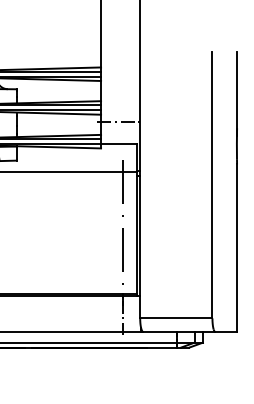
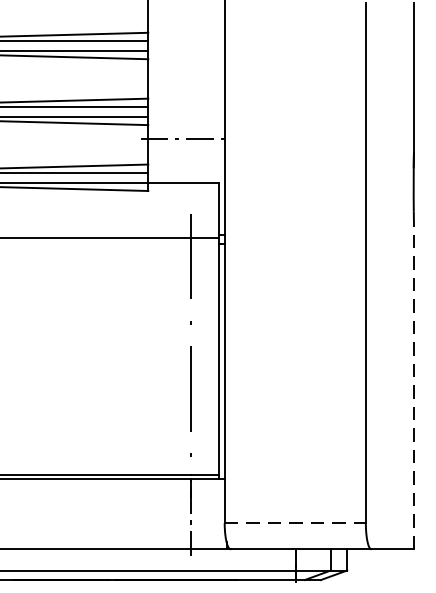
line: (237, 248) -> (414, 386), solid -> dashed
line: (176, 318) -> (295, 523), solid -> dashed

